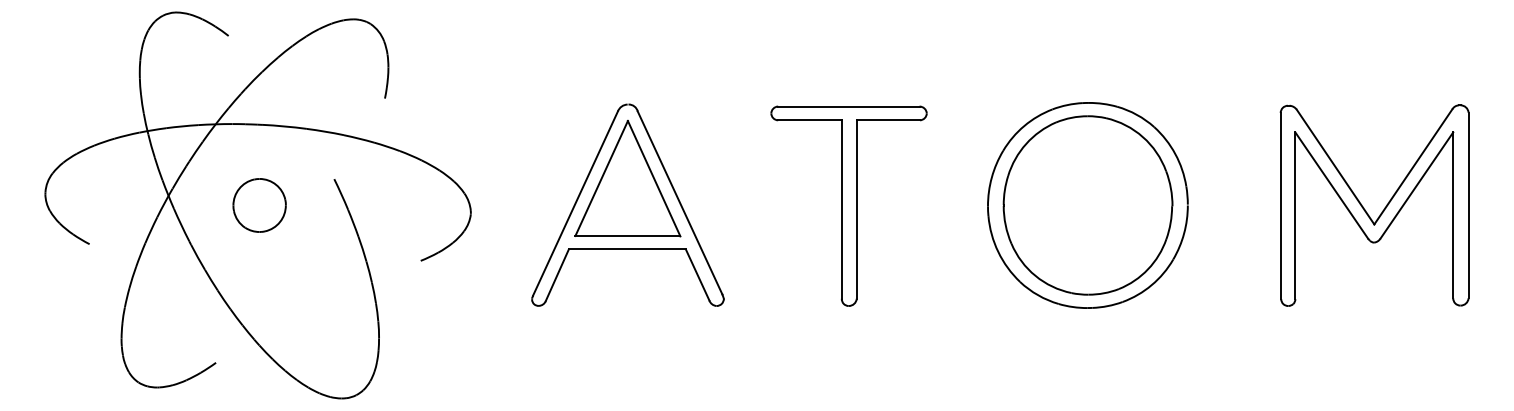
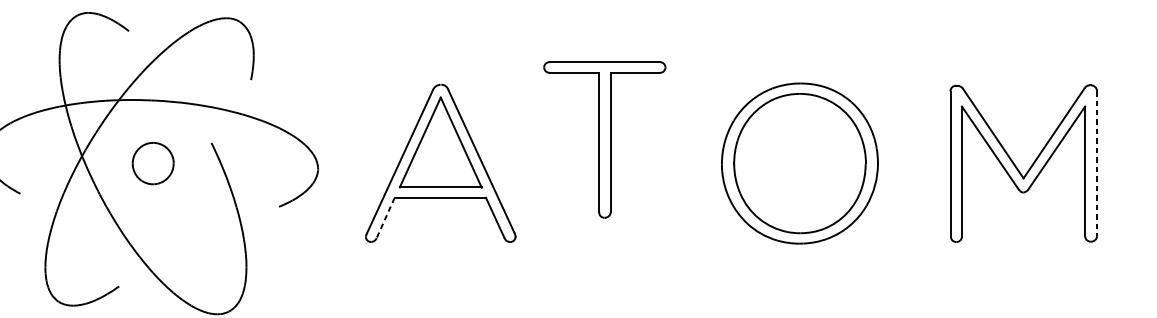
part: (848, 205) -> (604, 139), moved
line: (1468, 205) -> (1097, 163), solid -> dashed
line: (557, 275) -> (385, 218), solid -> dashed

